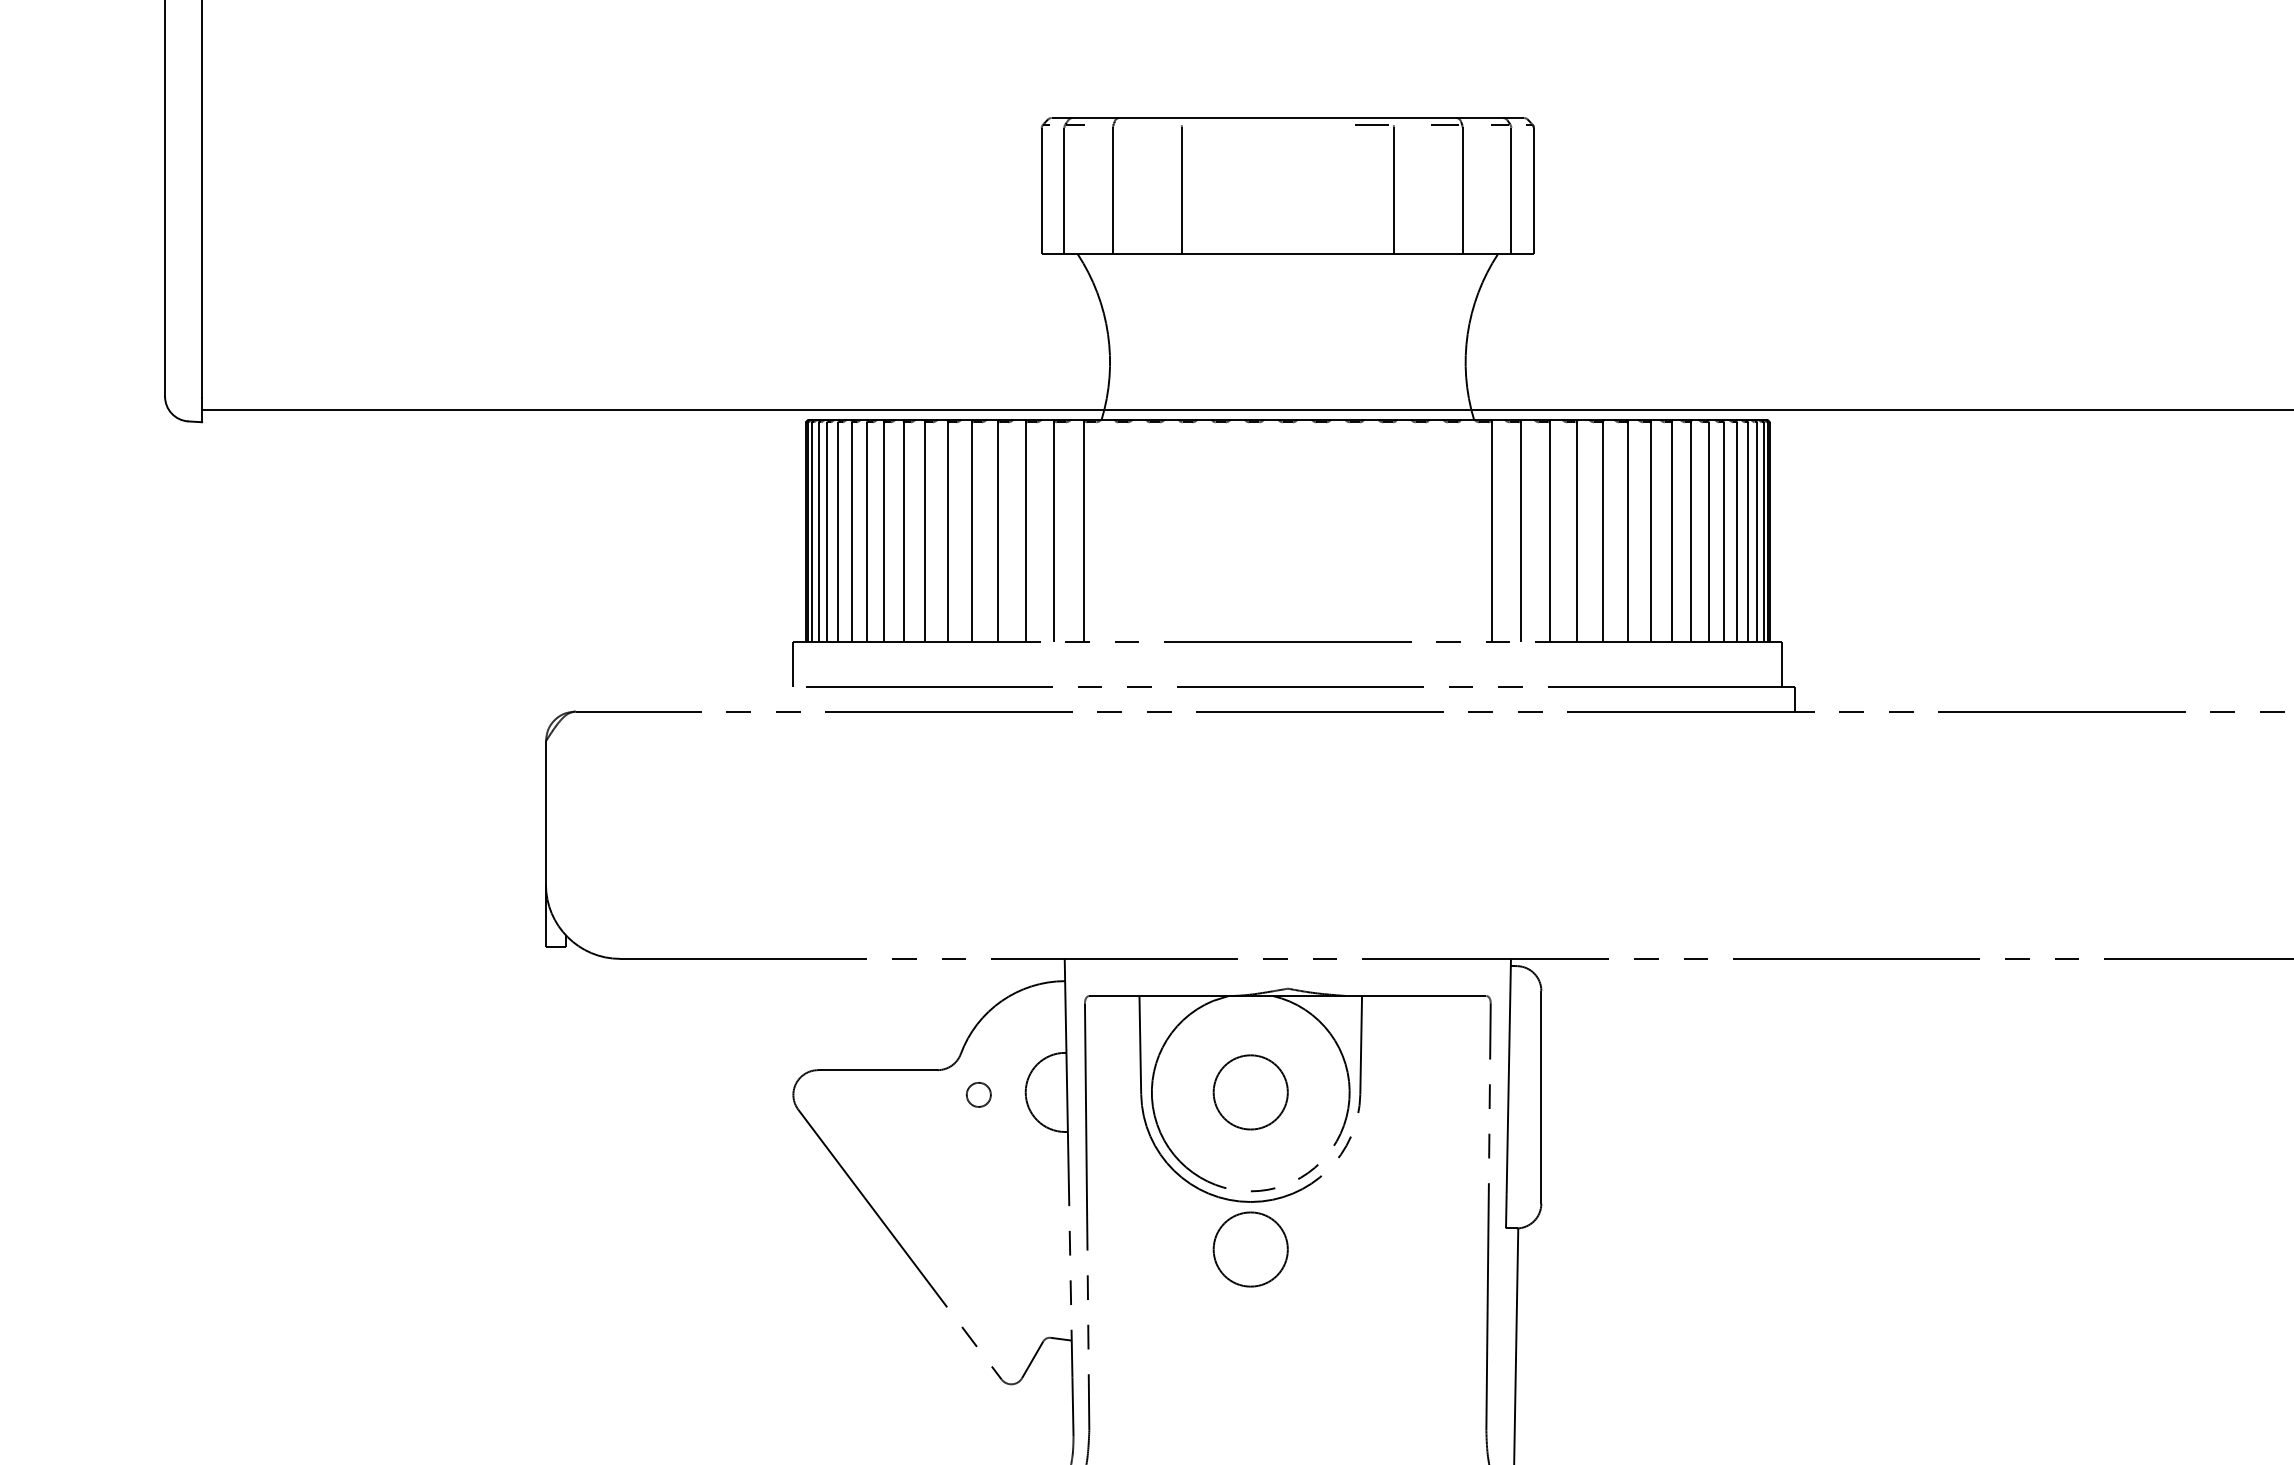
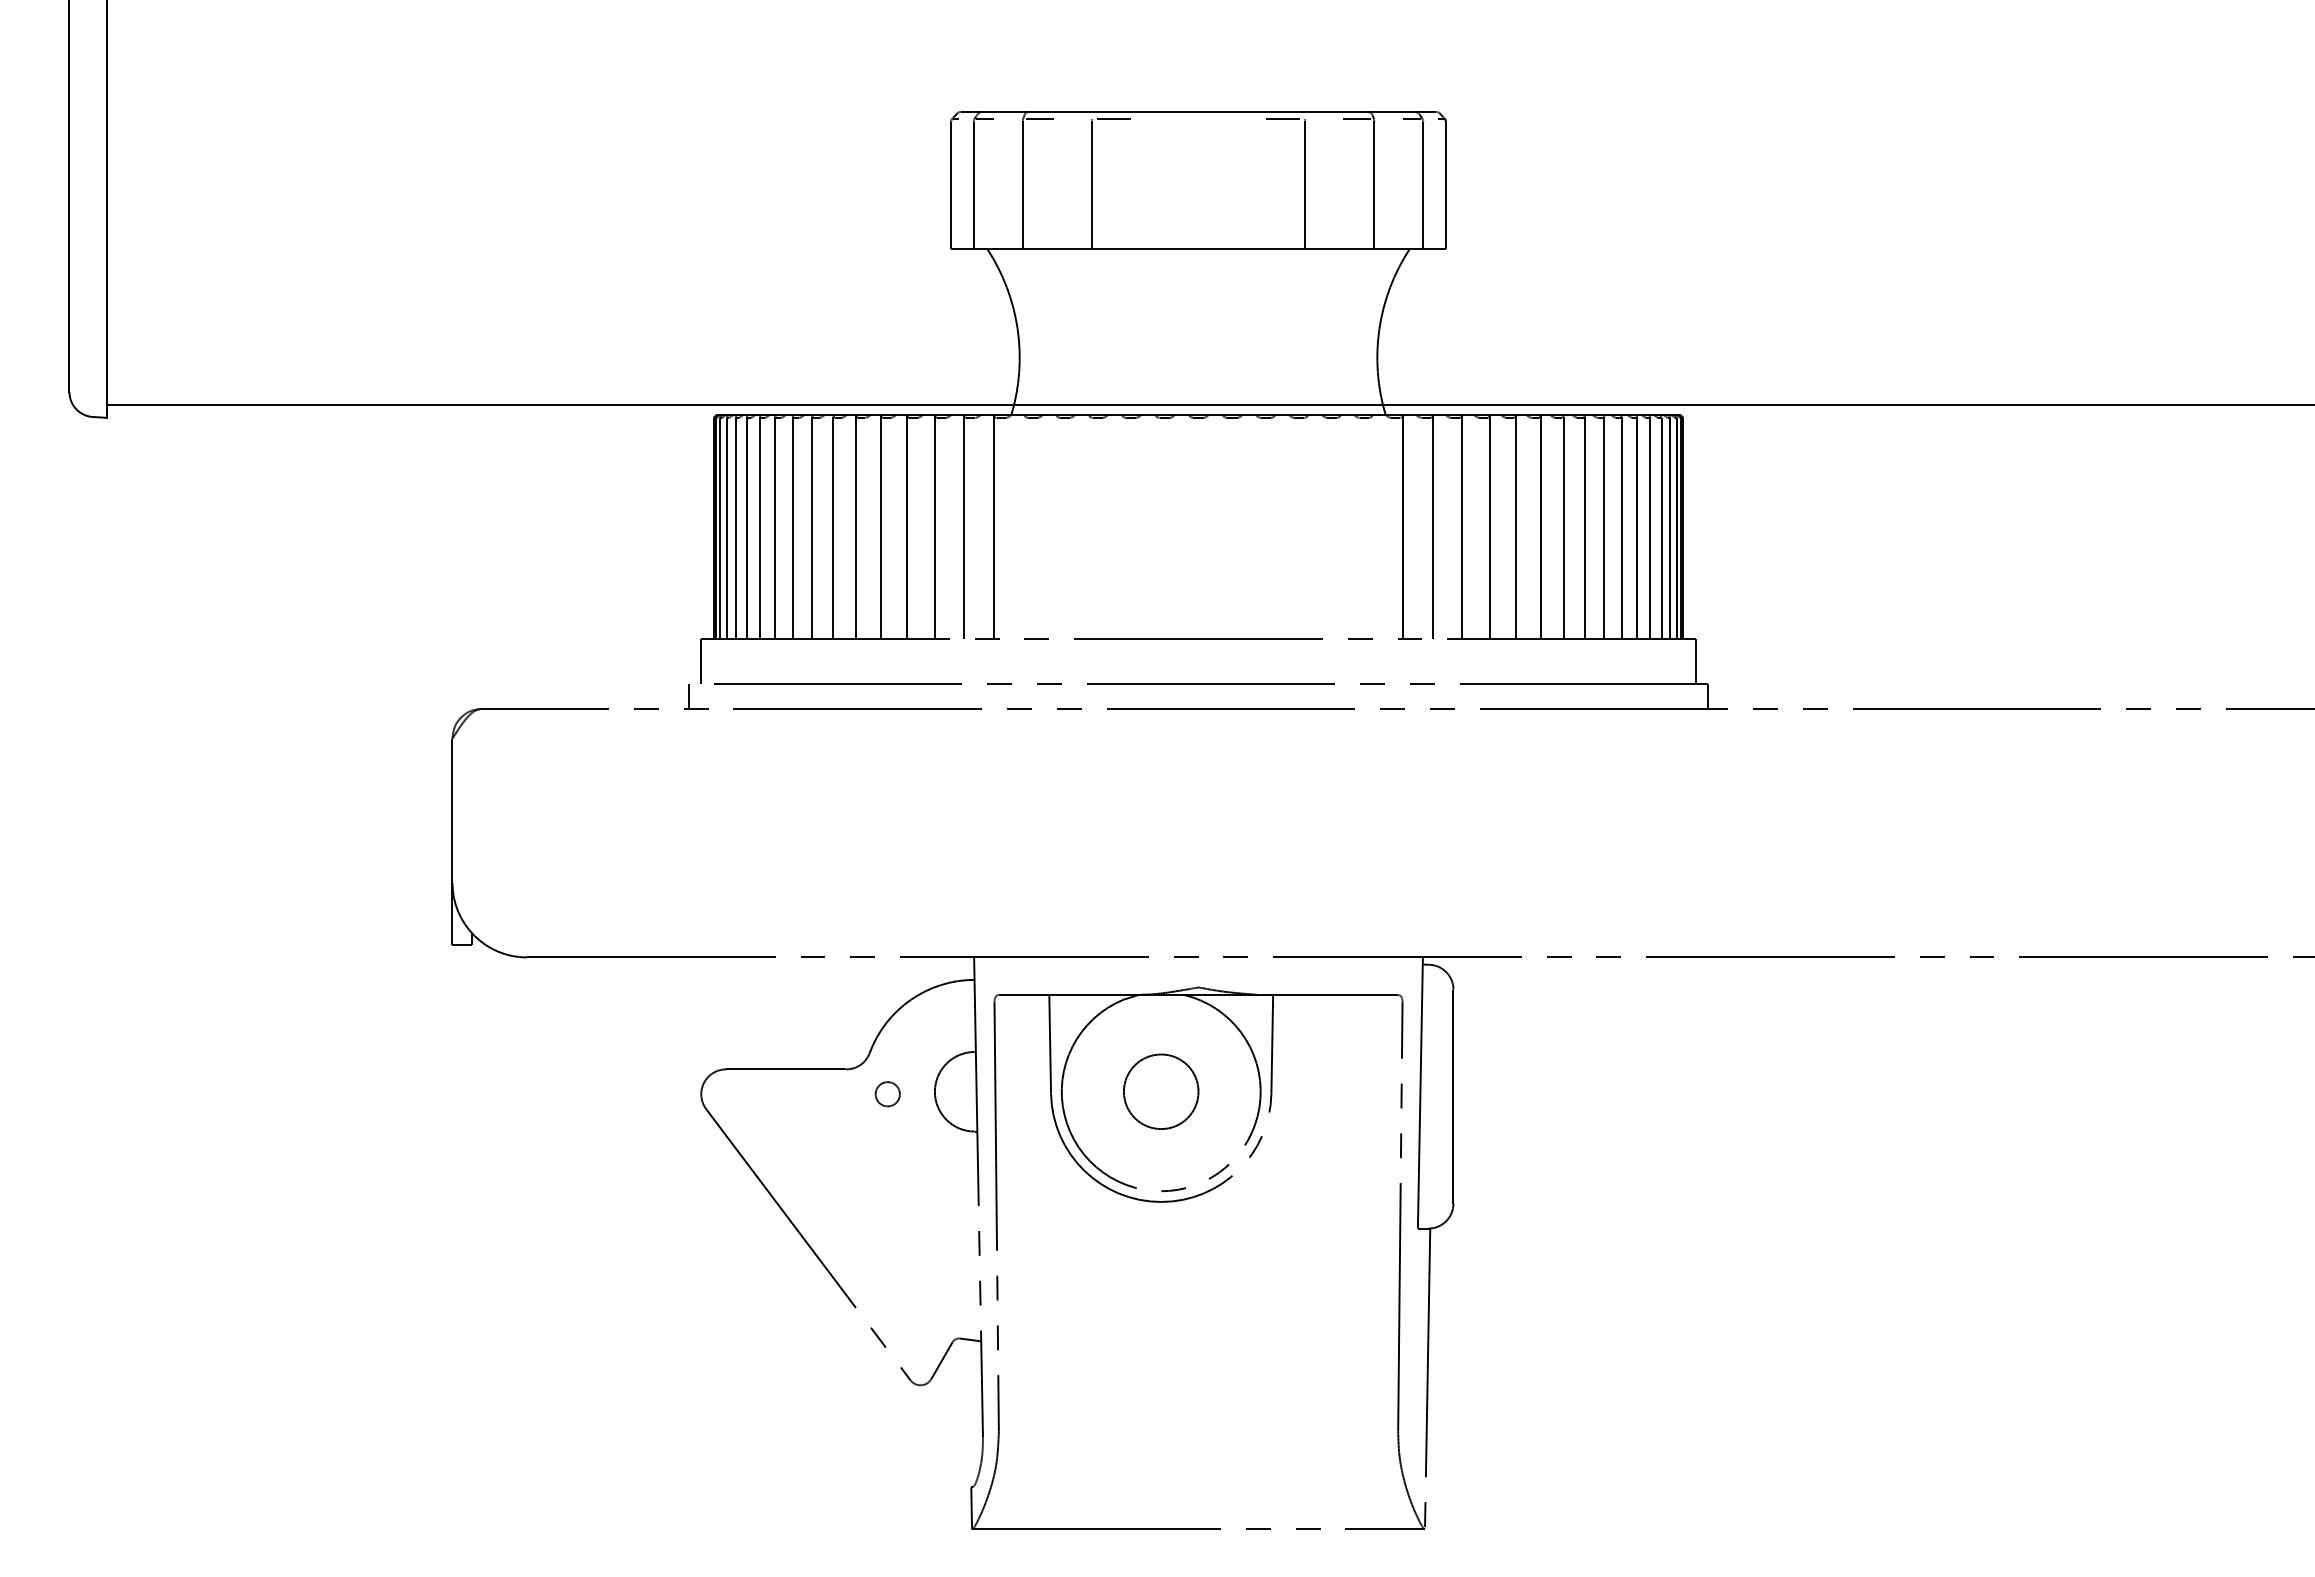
line: (1129, 124) -> (1039, 118), added
line: (1203, 124) -> (1113, 118), added
line: (780, 698) -> (688, 695), added
circle: (1251, 1249) -> (1161, 1249), removed

